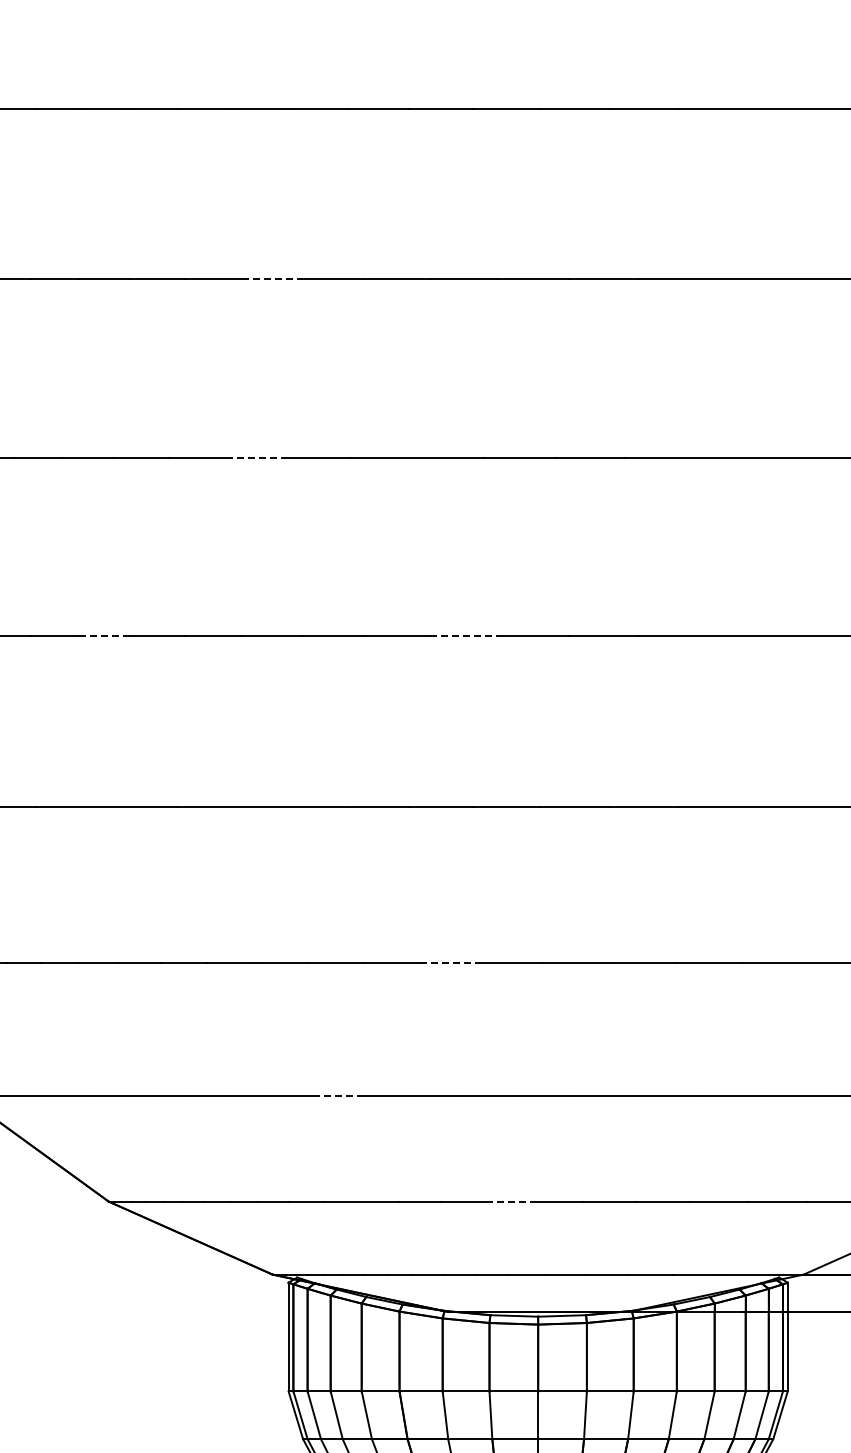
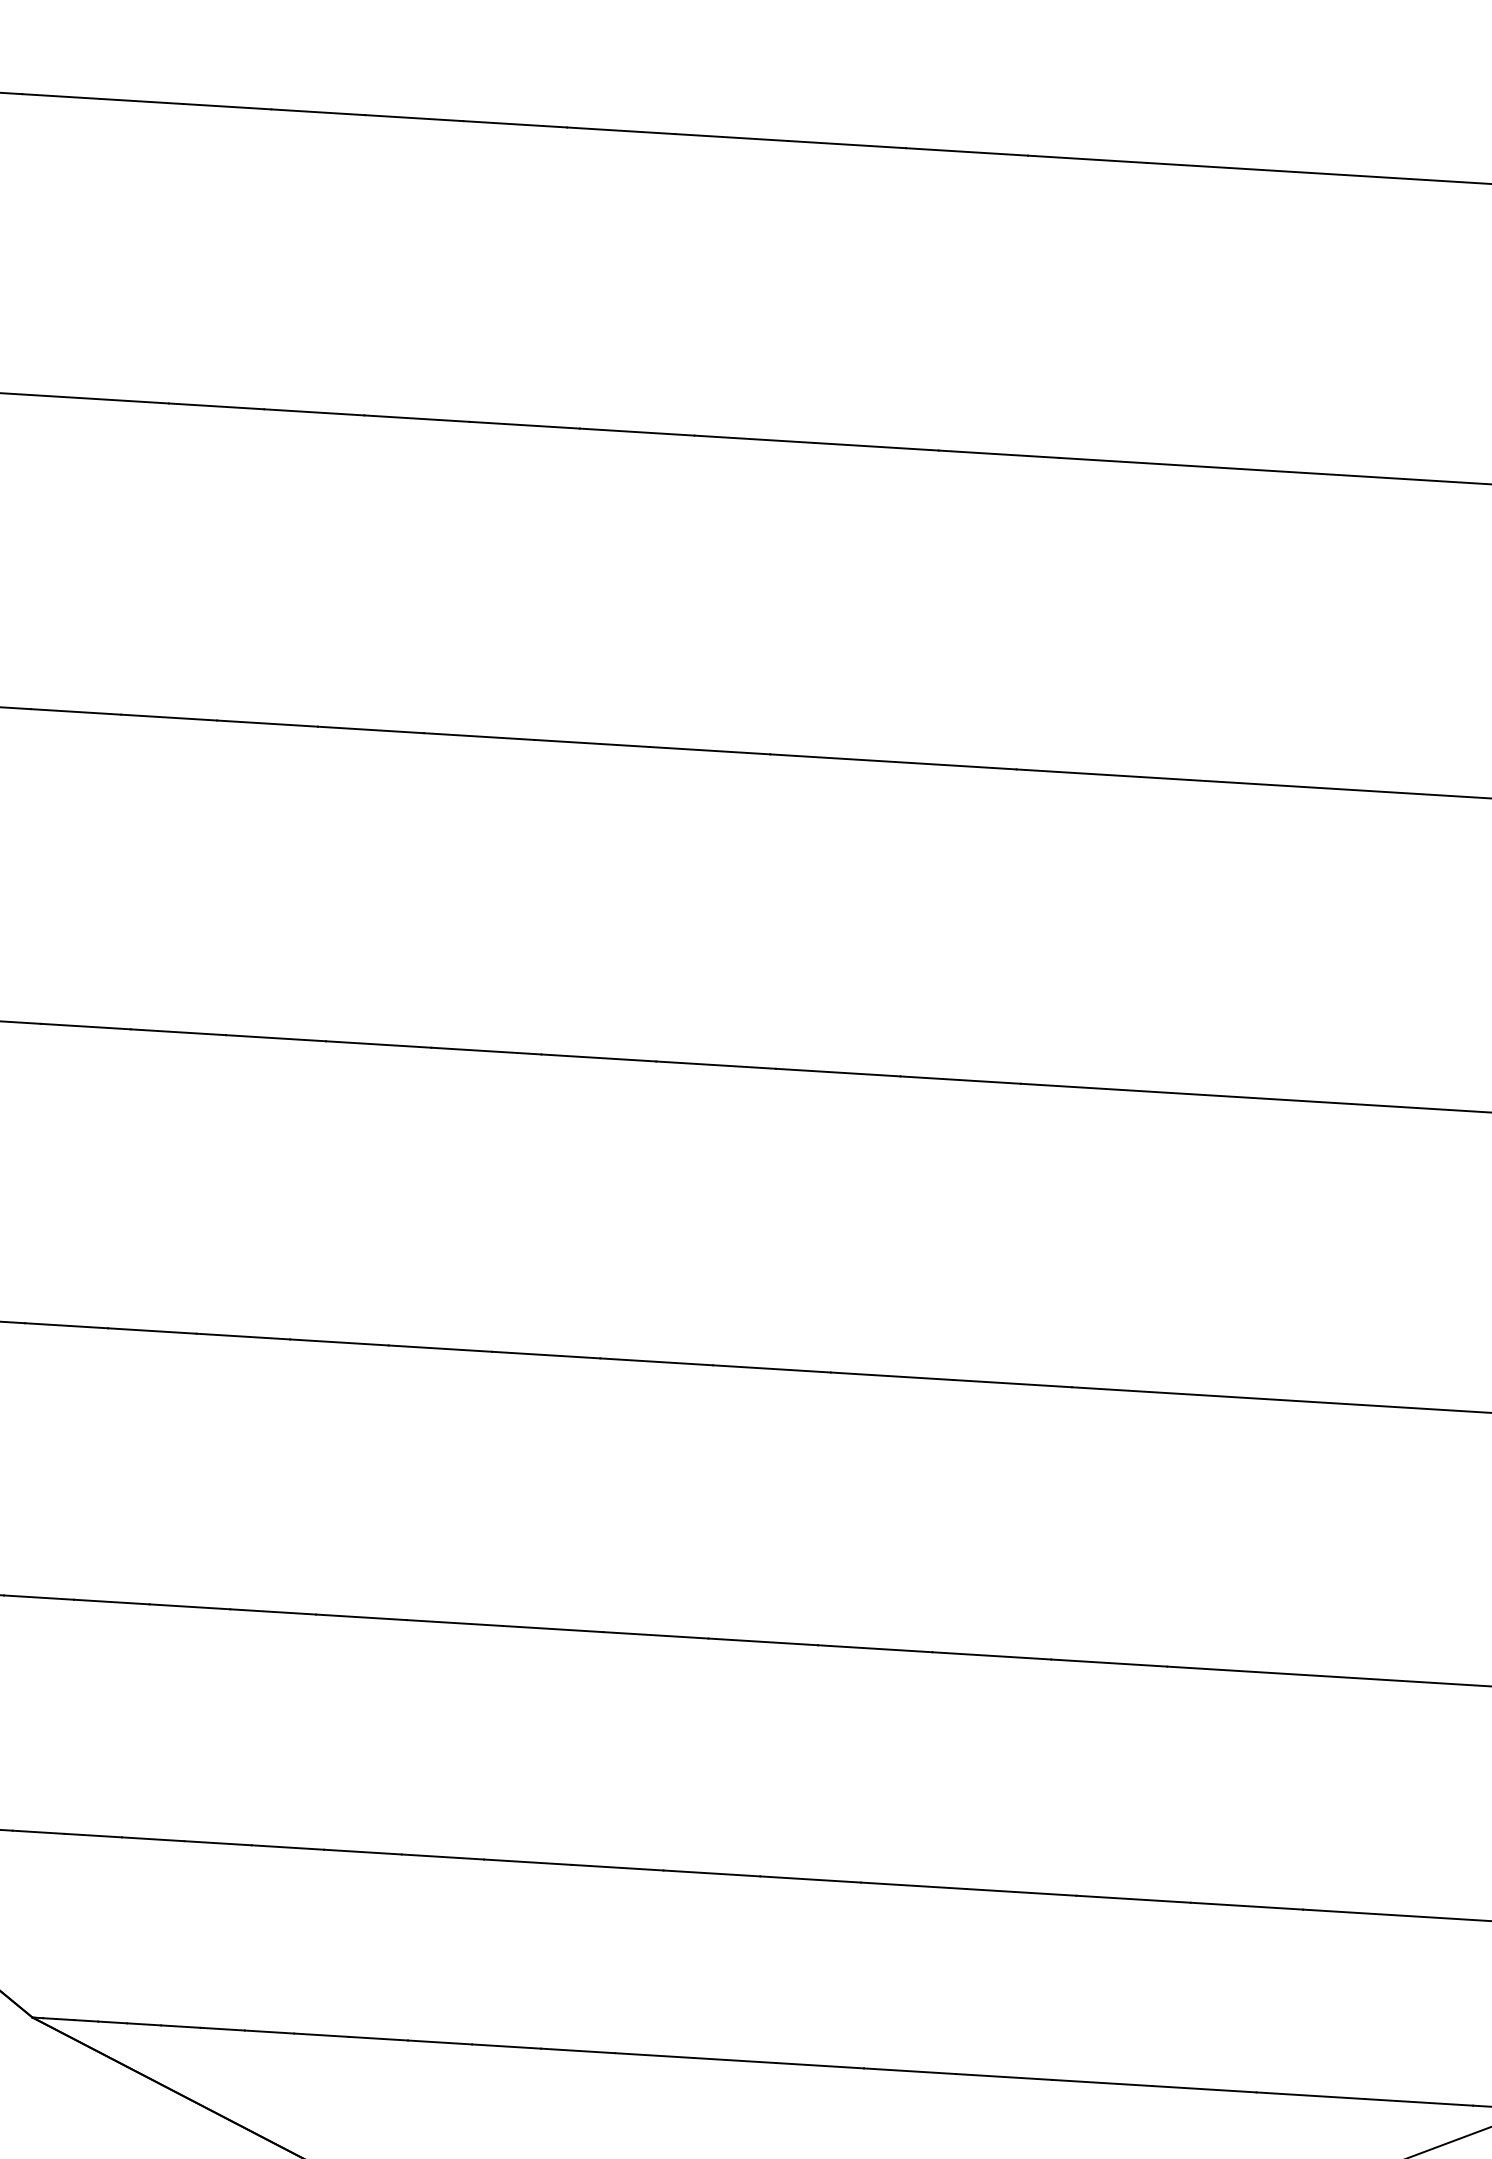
line: (272, 279) -> (418, 419), dashed -> solid
line: (256, 457) -> (371, 729), dashed -> solid
line: (104, 636) -> (85, 1026), dashed -> solid
line: (464, 636) -> (716, 1065), dashed -> solid
line: (449, 962) -> (655, 1634), dashed -> solid
line: (336, 1096) -> (442, 1857), dashed -> solid
line: (509, 1201) -> (734, 2060), dashed -> solid

